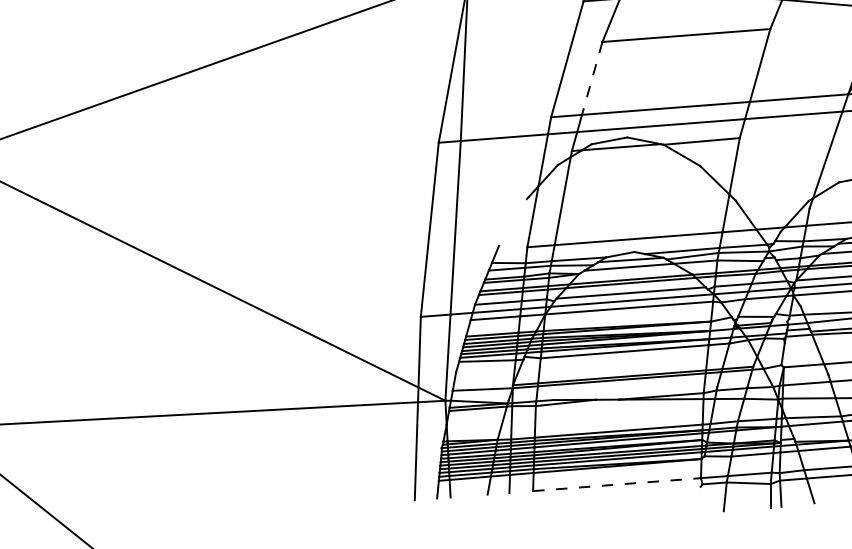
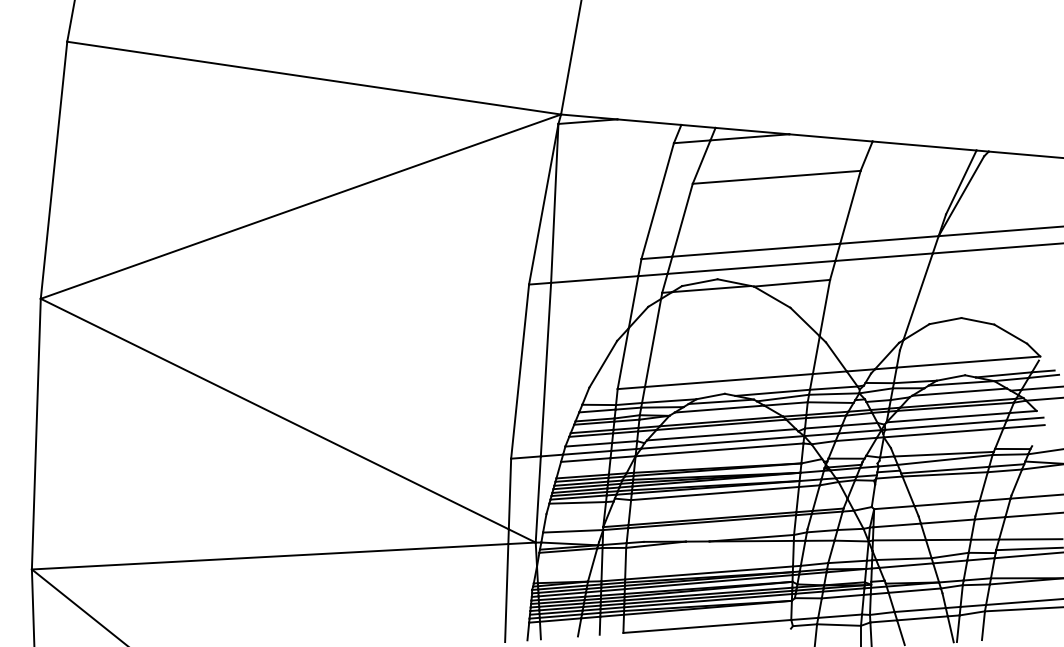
line: (592, 78) -> (682, 220), dashed -> solid
line: (513, 222) -> (603, 364), added
line: (617, 484) -> (707, 626), dashed -> solid

